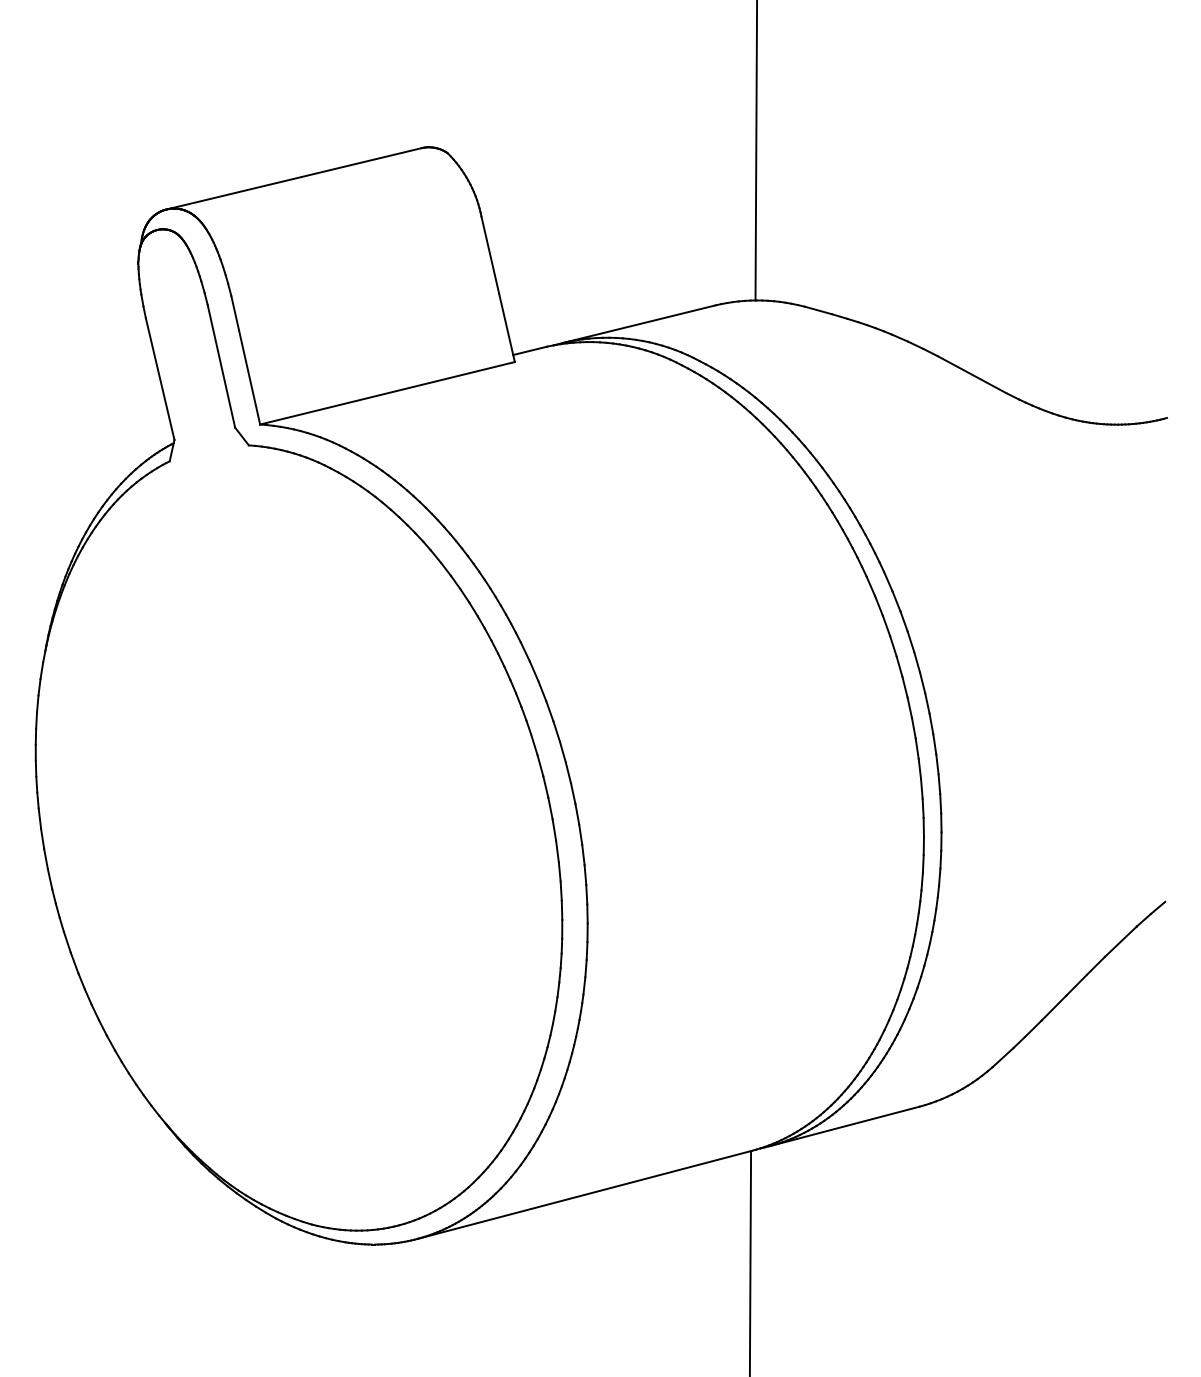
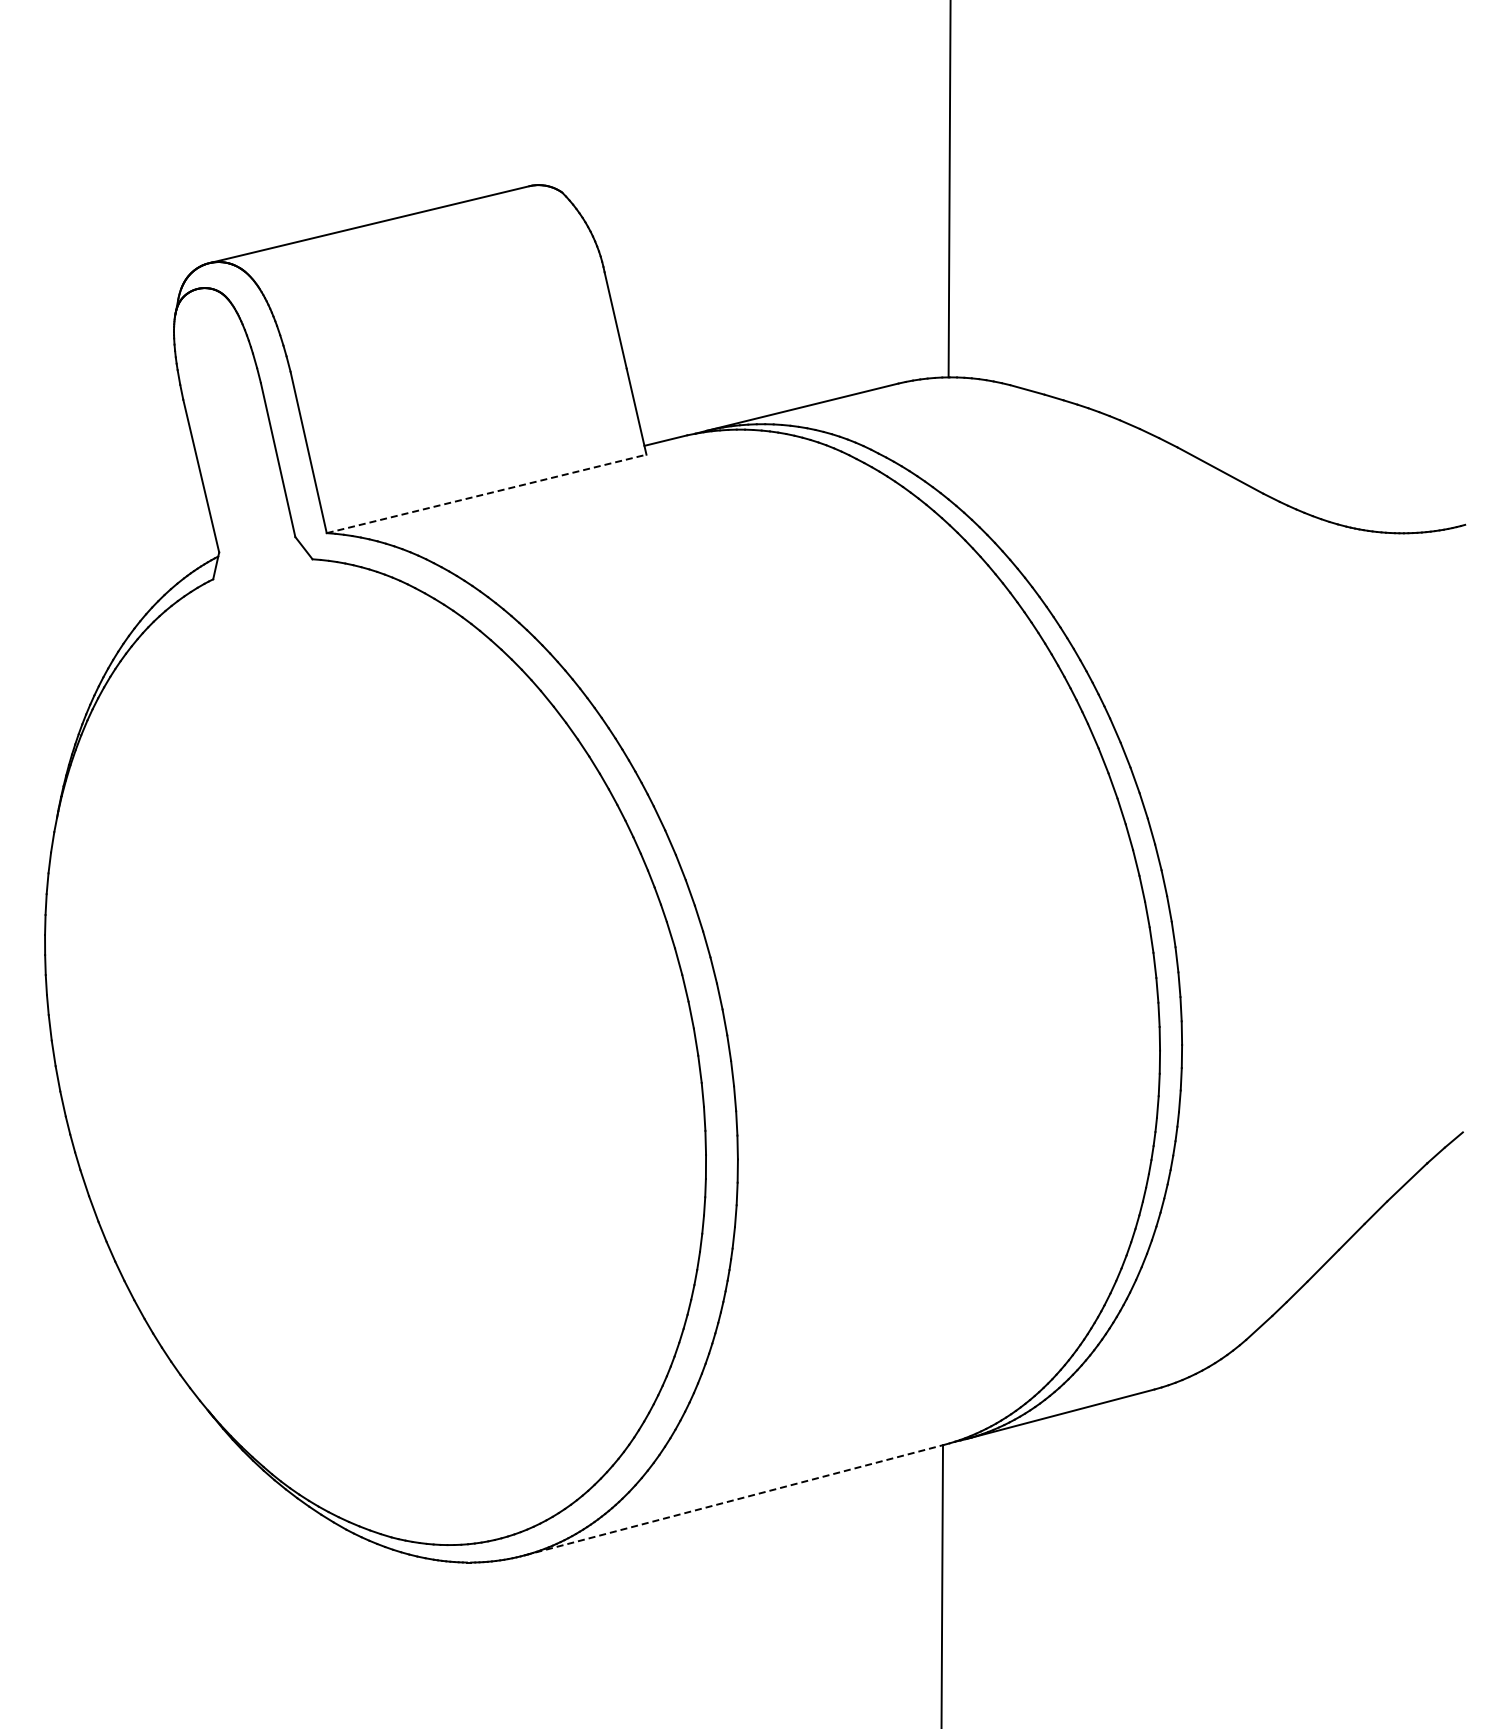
line: (387, 392) -> (486, 493), solid -> dashed
line: (584, 1195) -> (734, 1500), solid -> dashed

